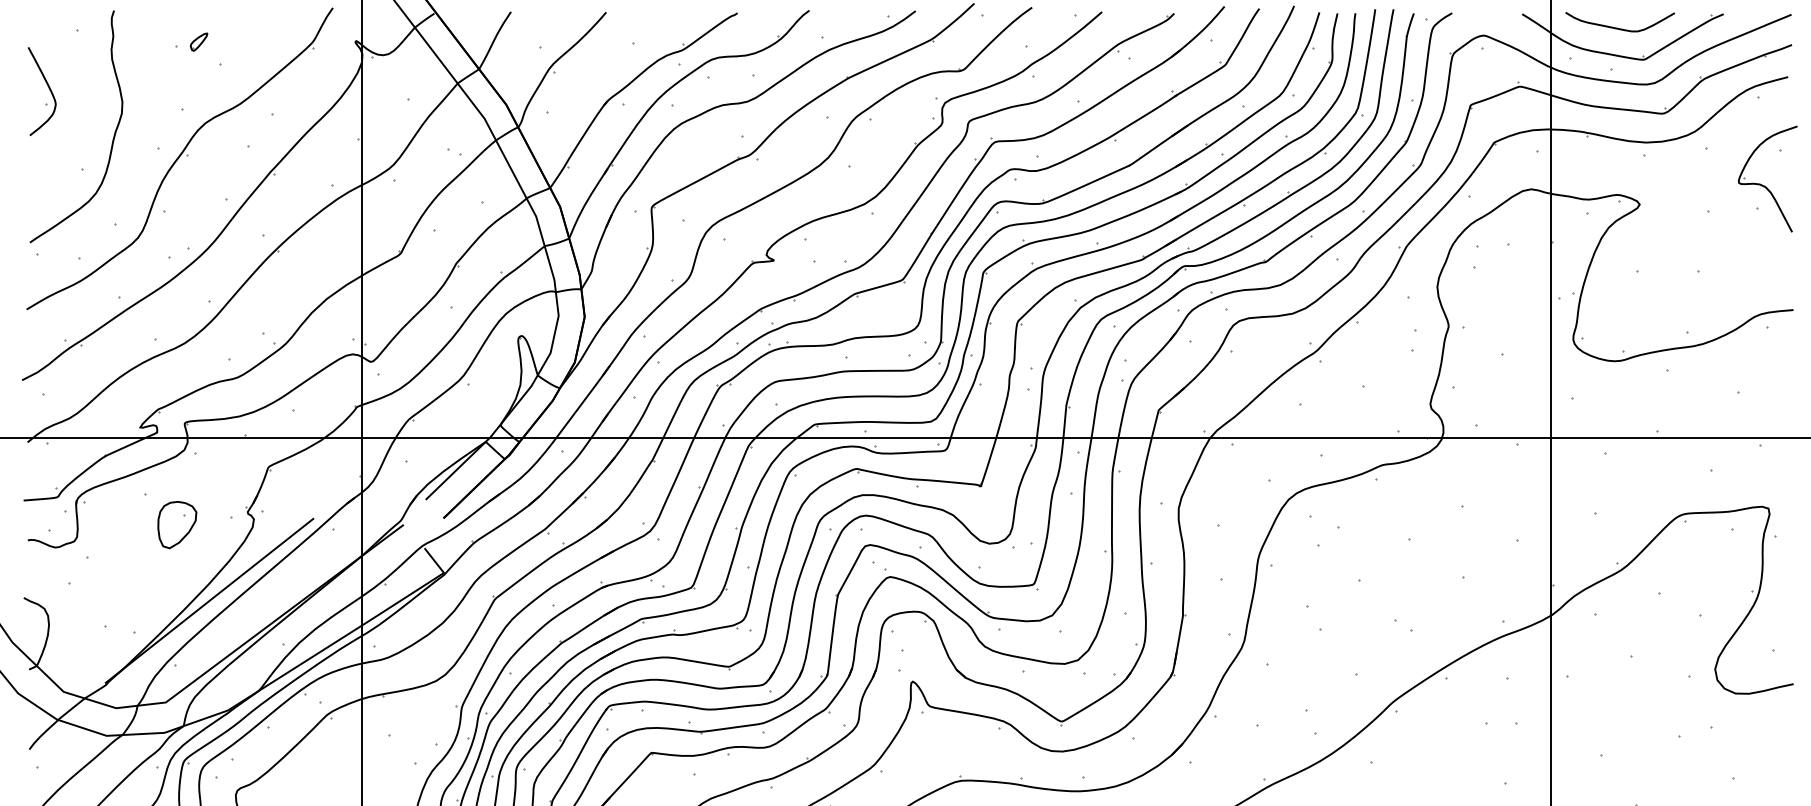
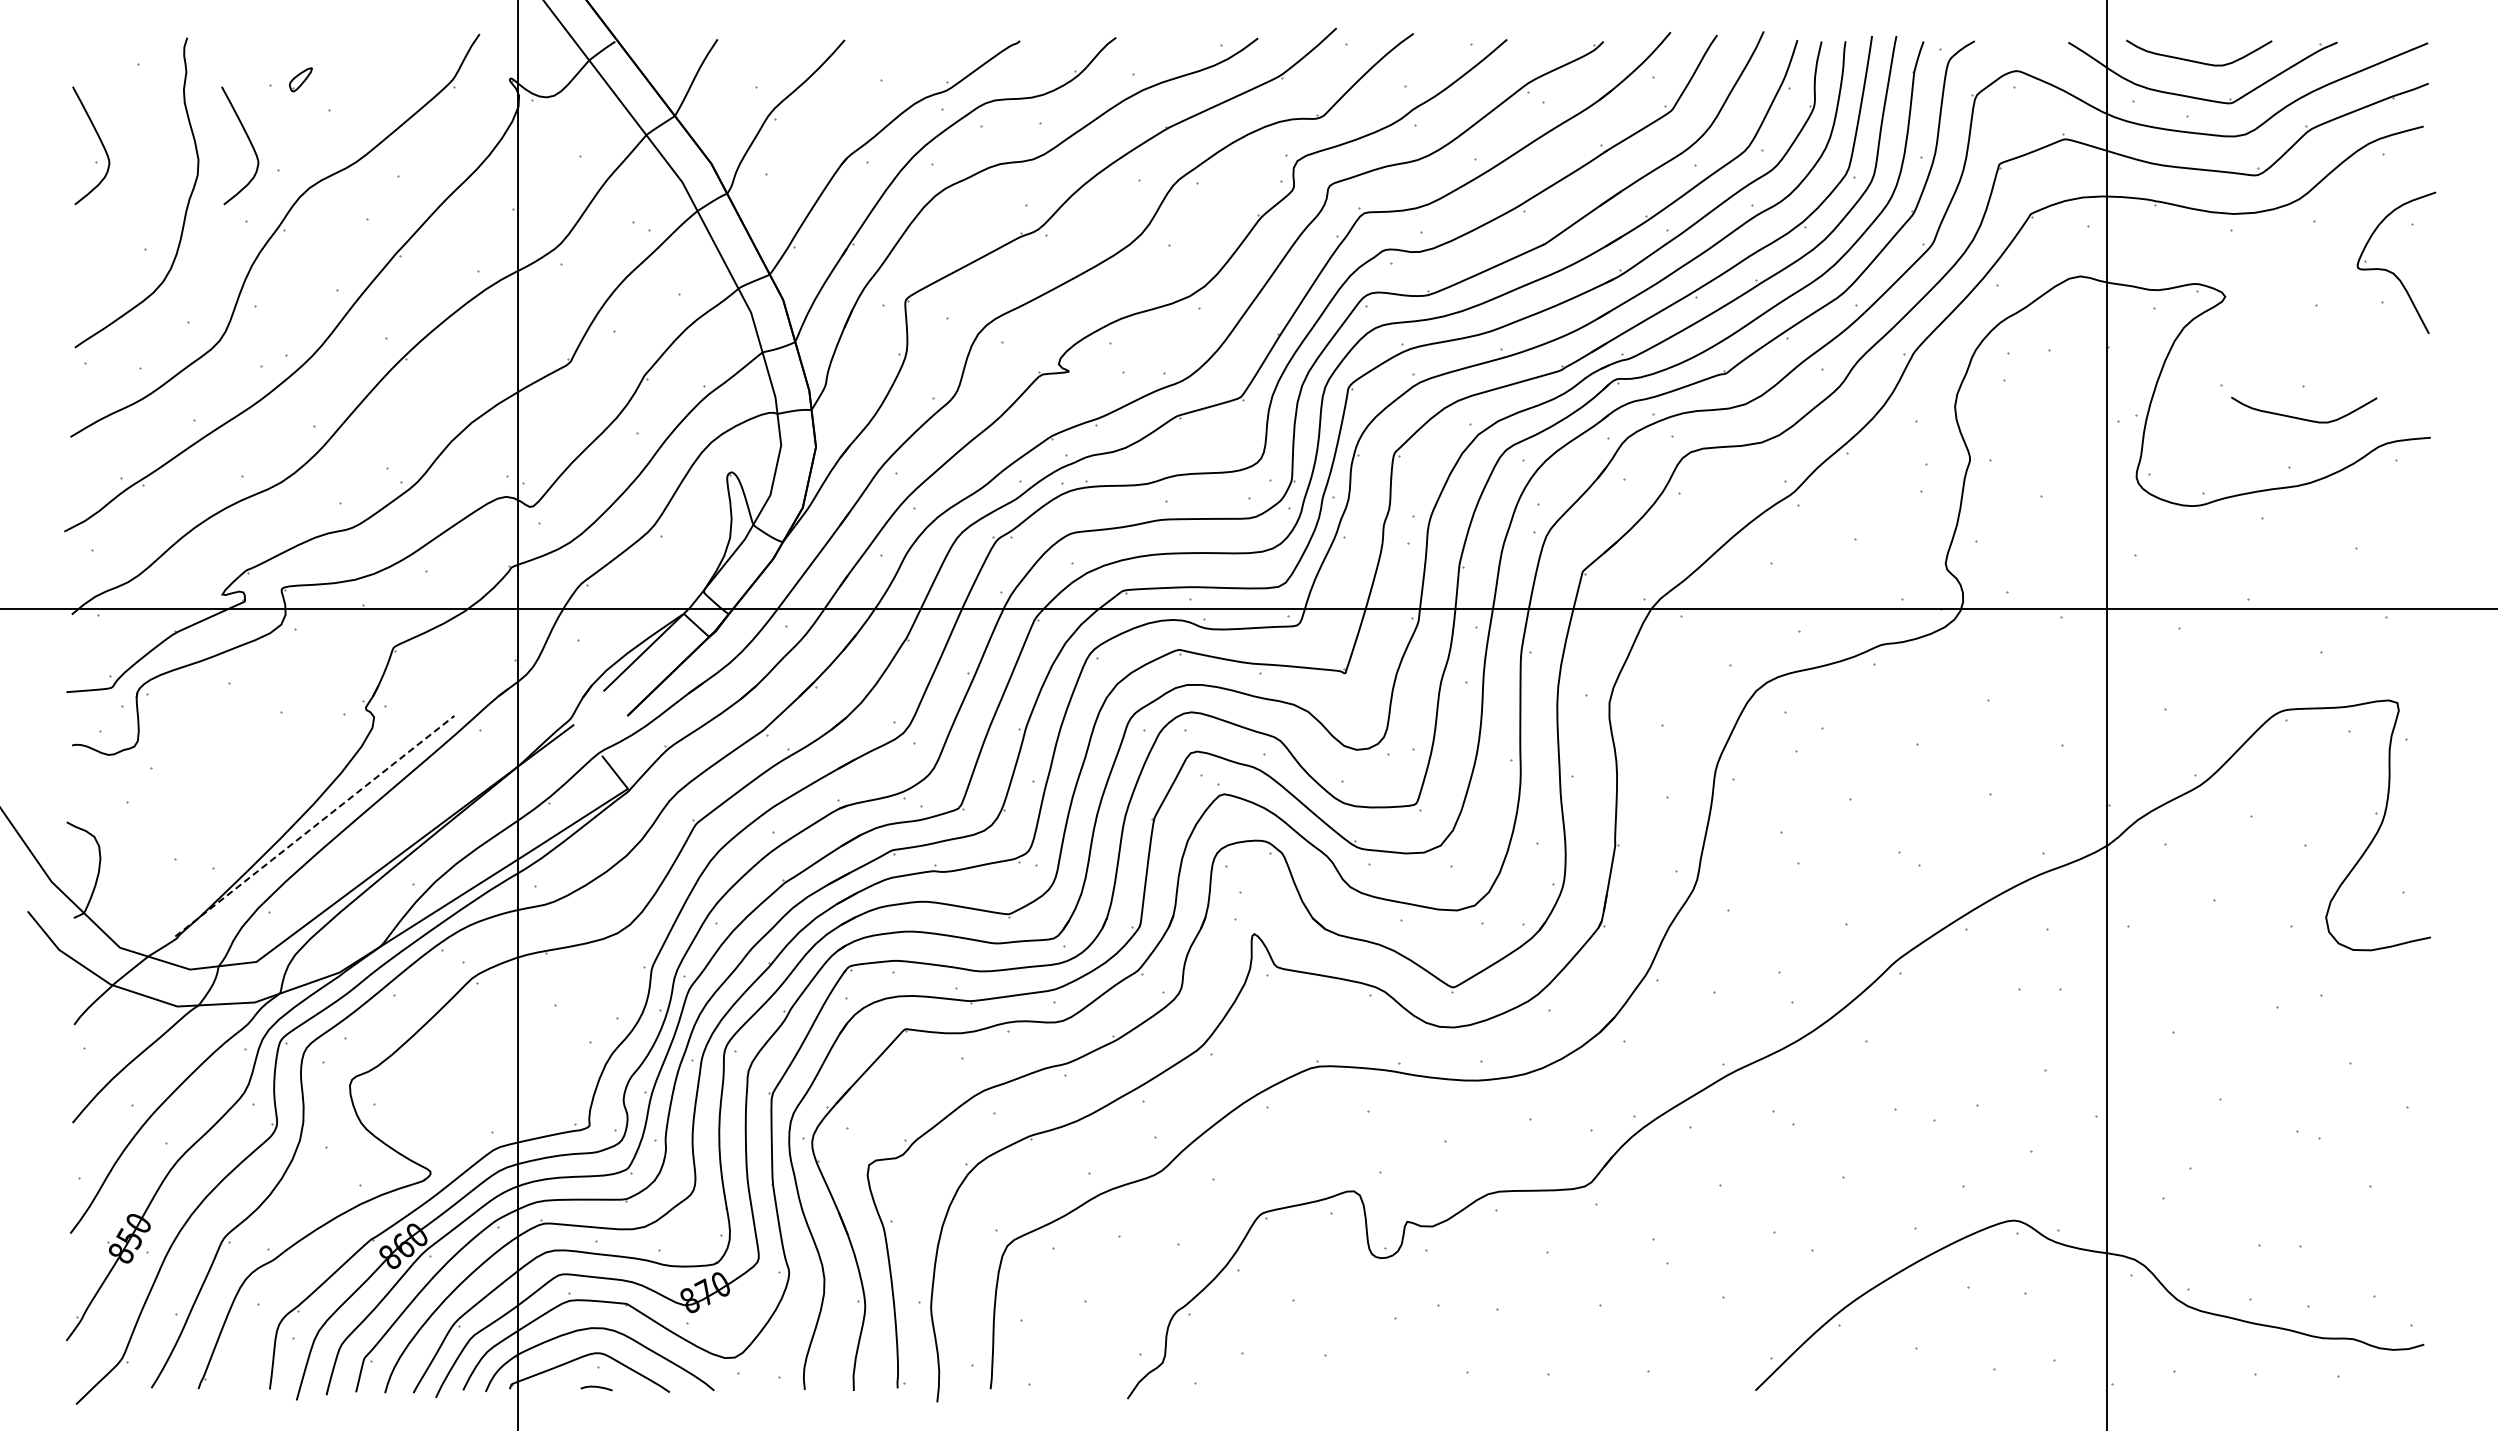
curve: (159, 87) -> (248, 140), added
curve: (1699, 295) -> (2304, 418), added
part: (177, 524) -> (271, 724), removed
line: (209, 601) -> (314, 826), solid -> dashed

